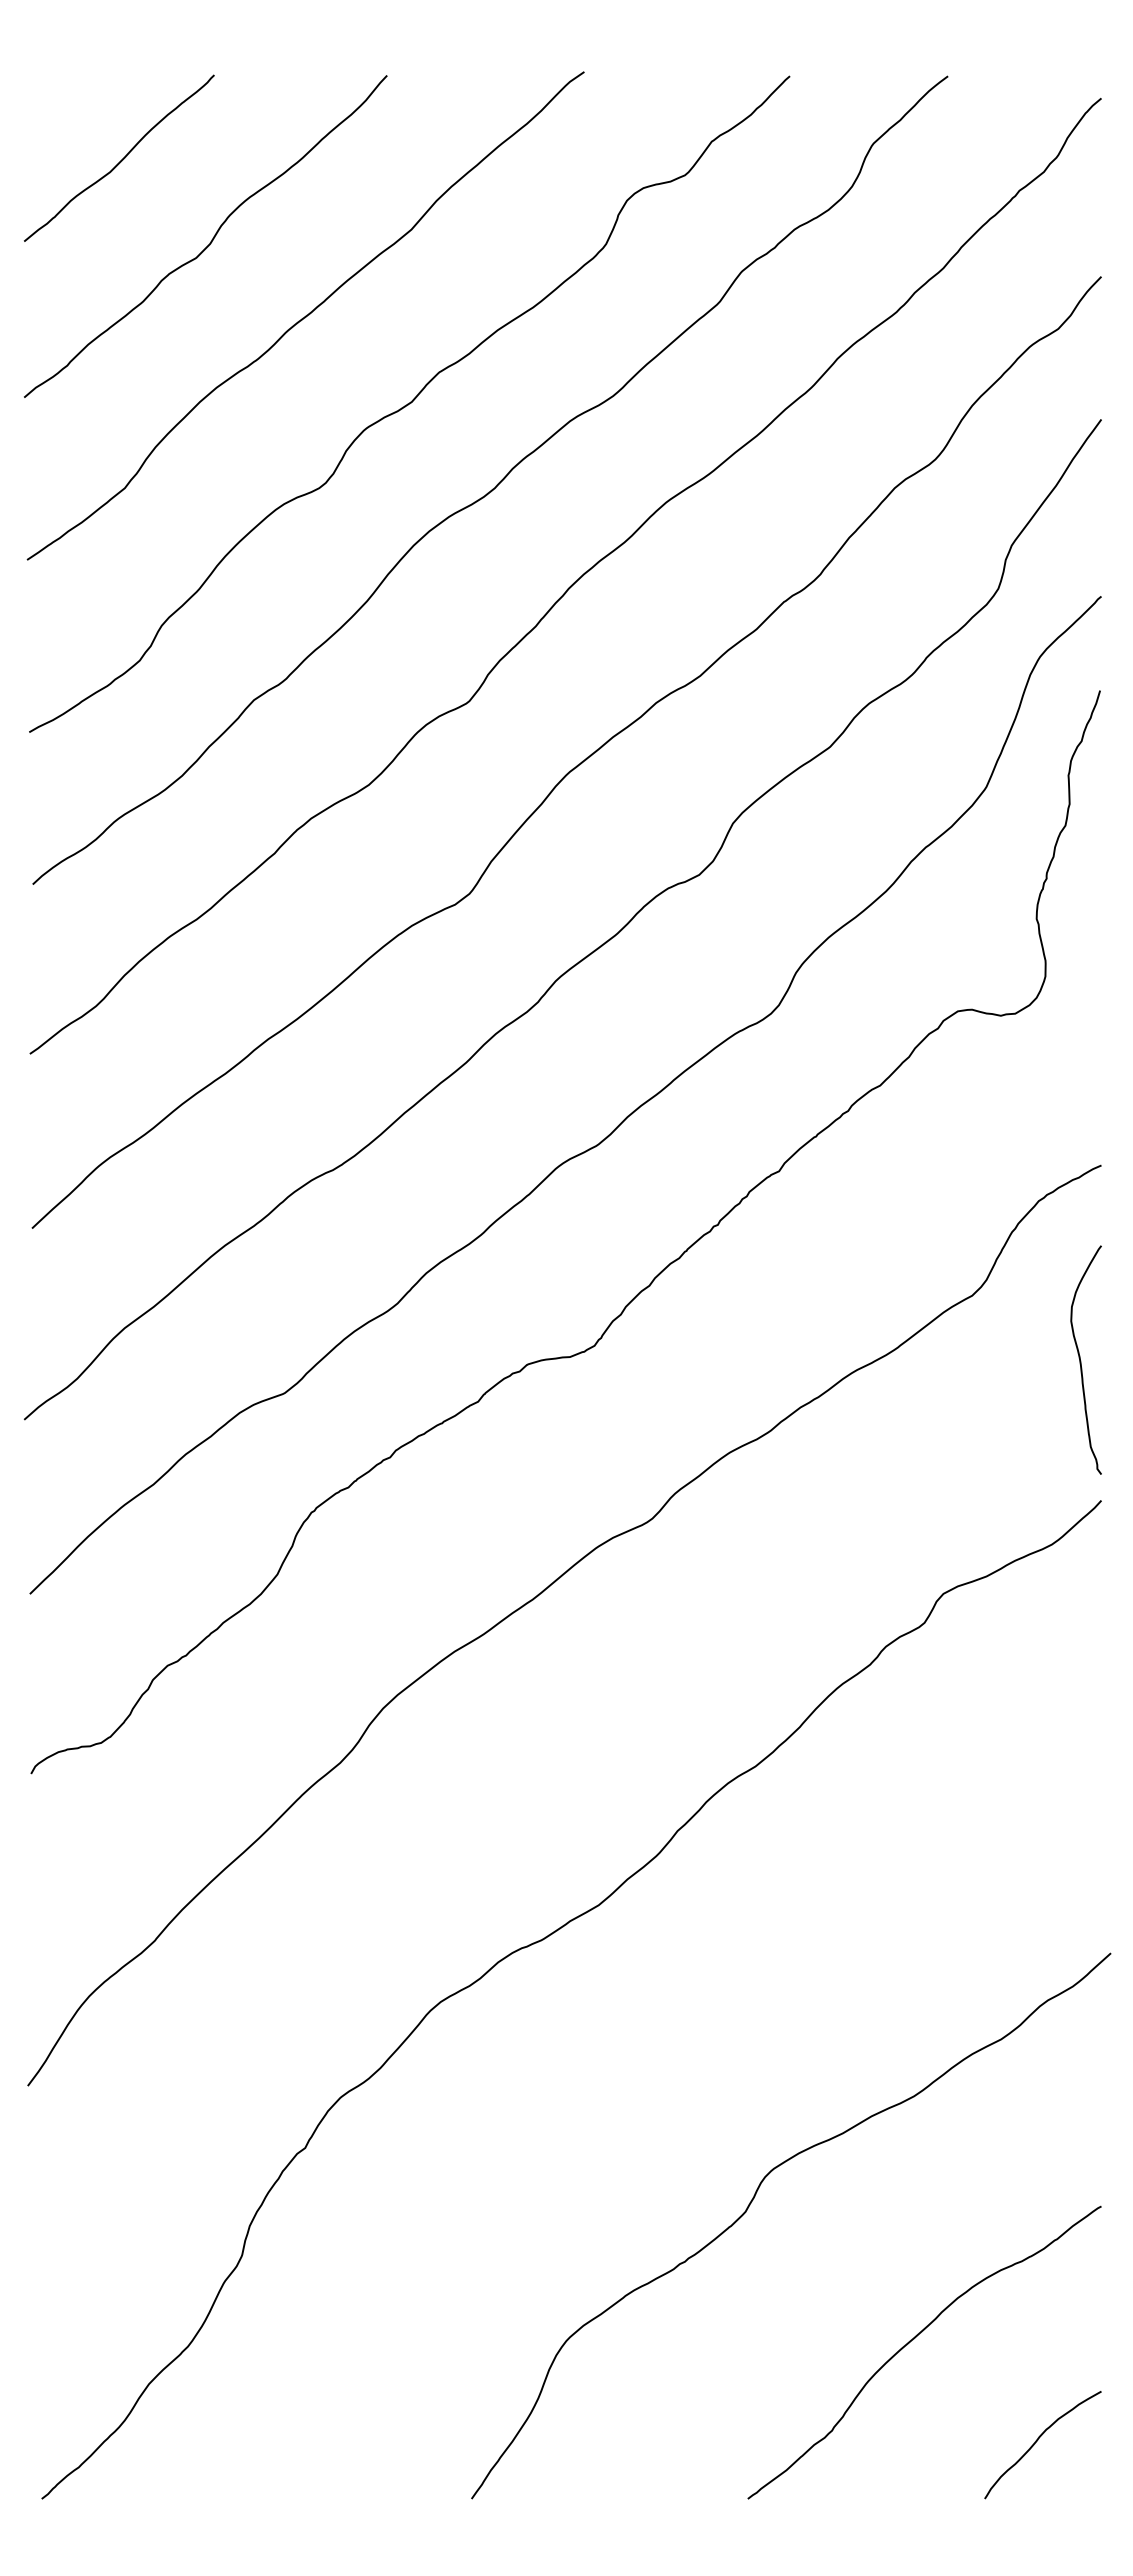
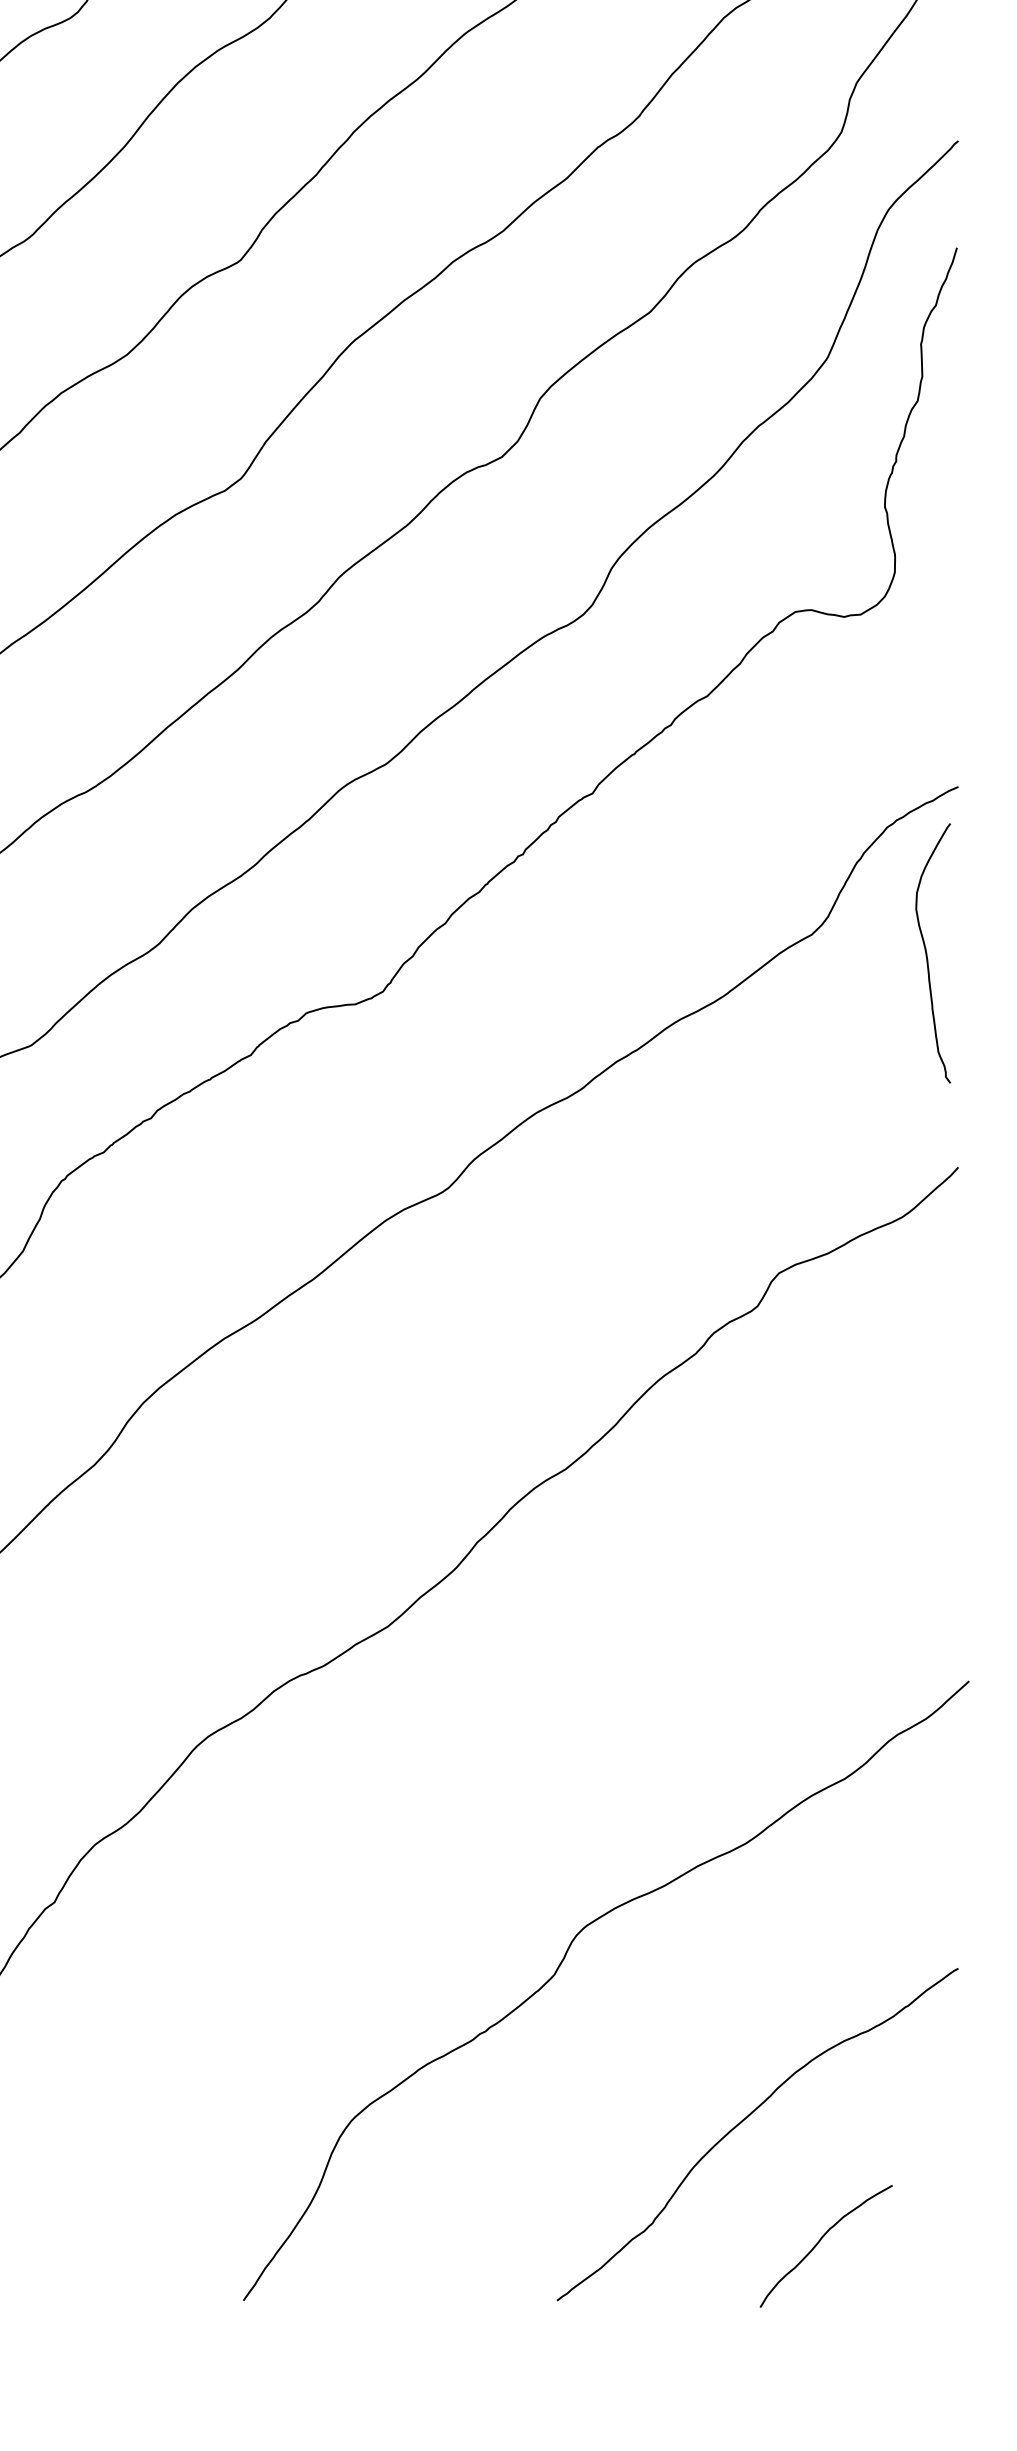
curve: (1081, 1360) -> (927, 953), moved
curve: (1038, 2440) -> (821, 2241), moved

